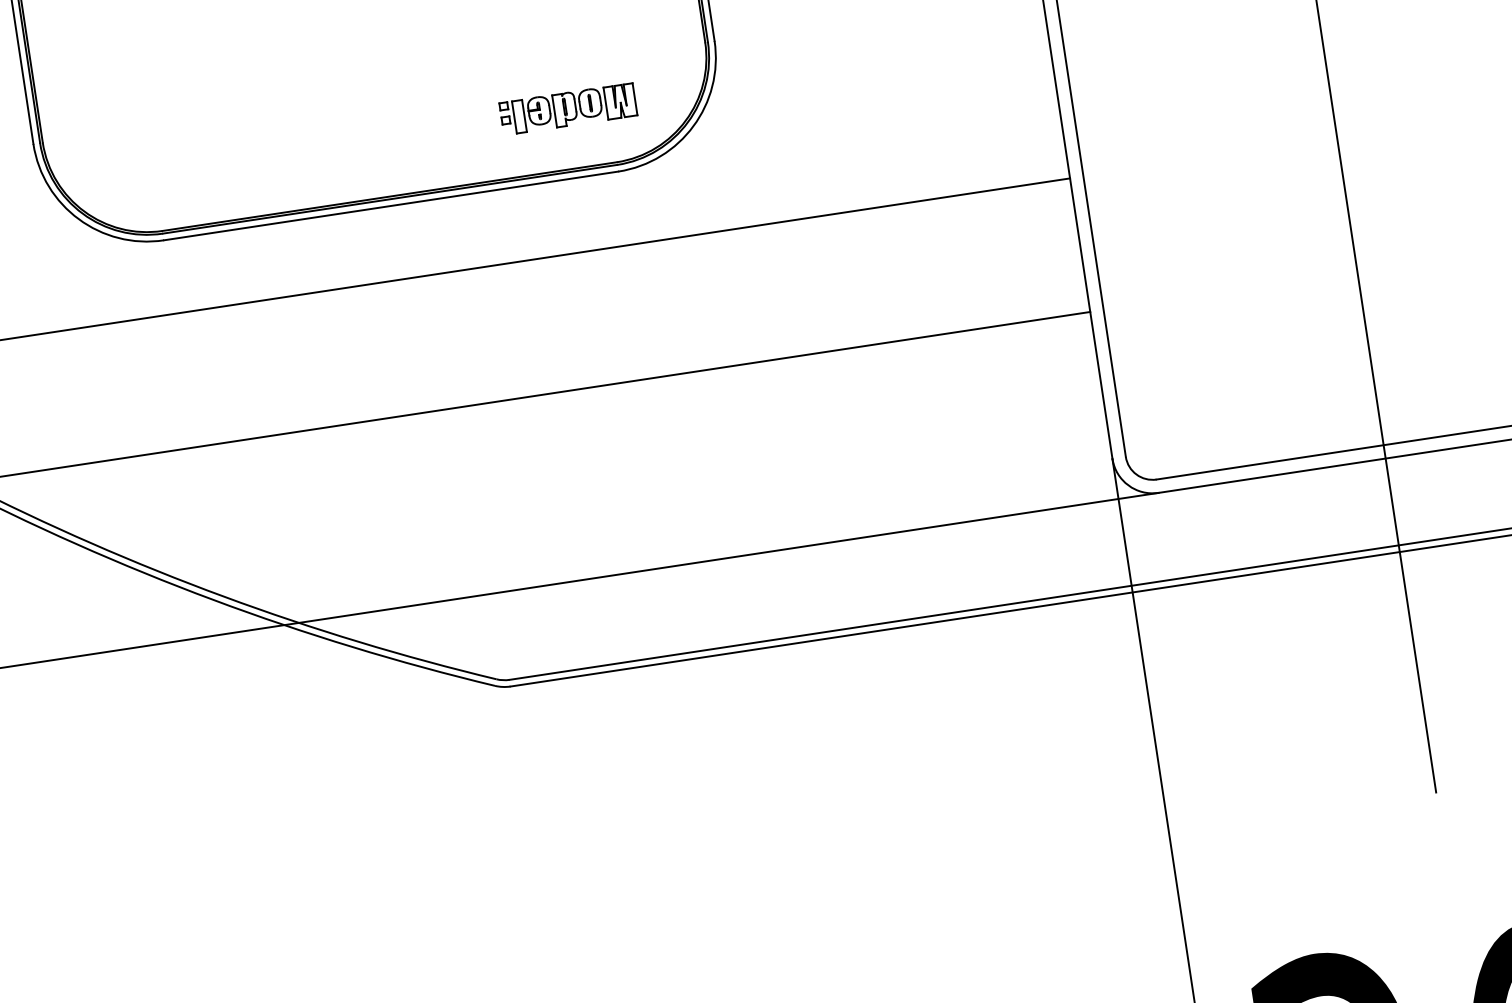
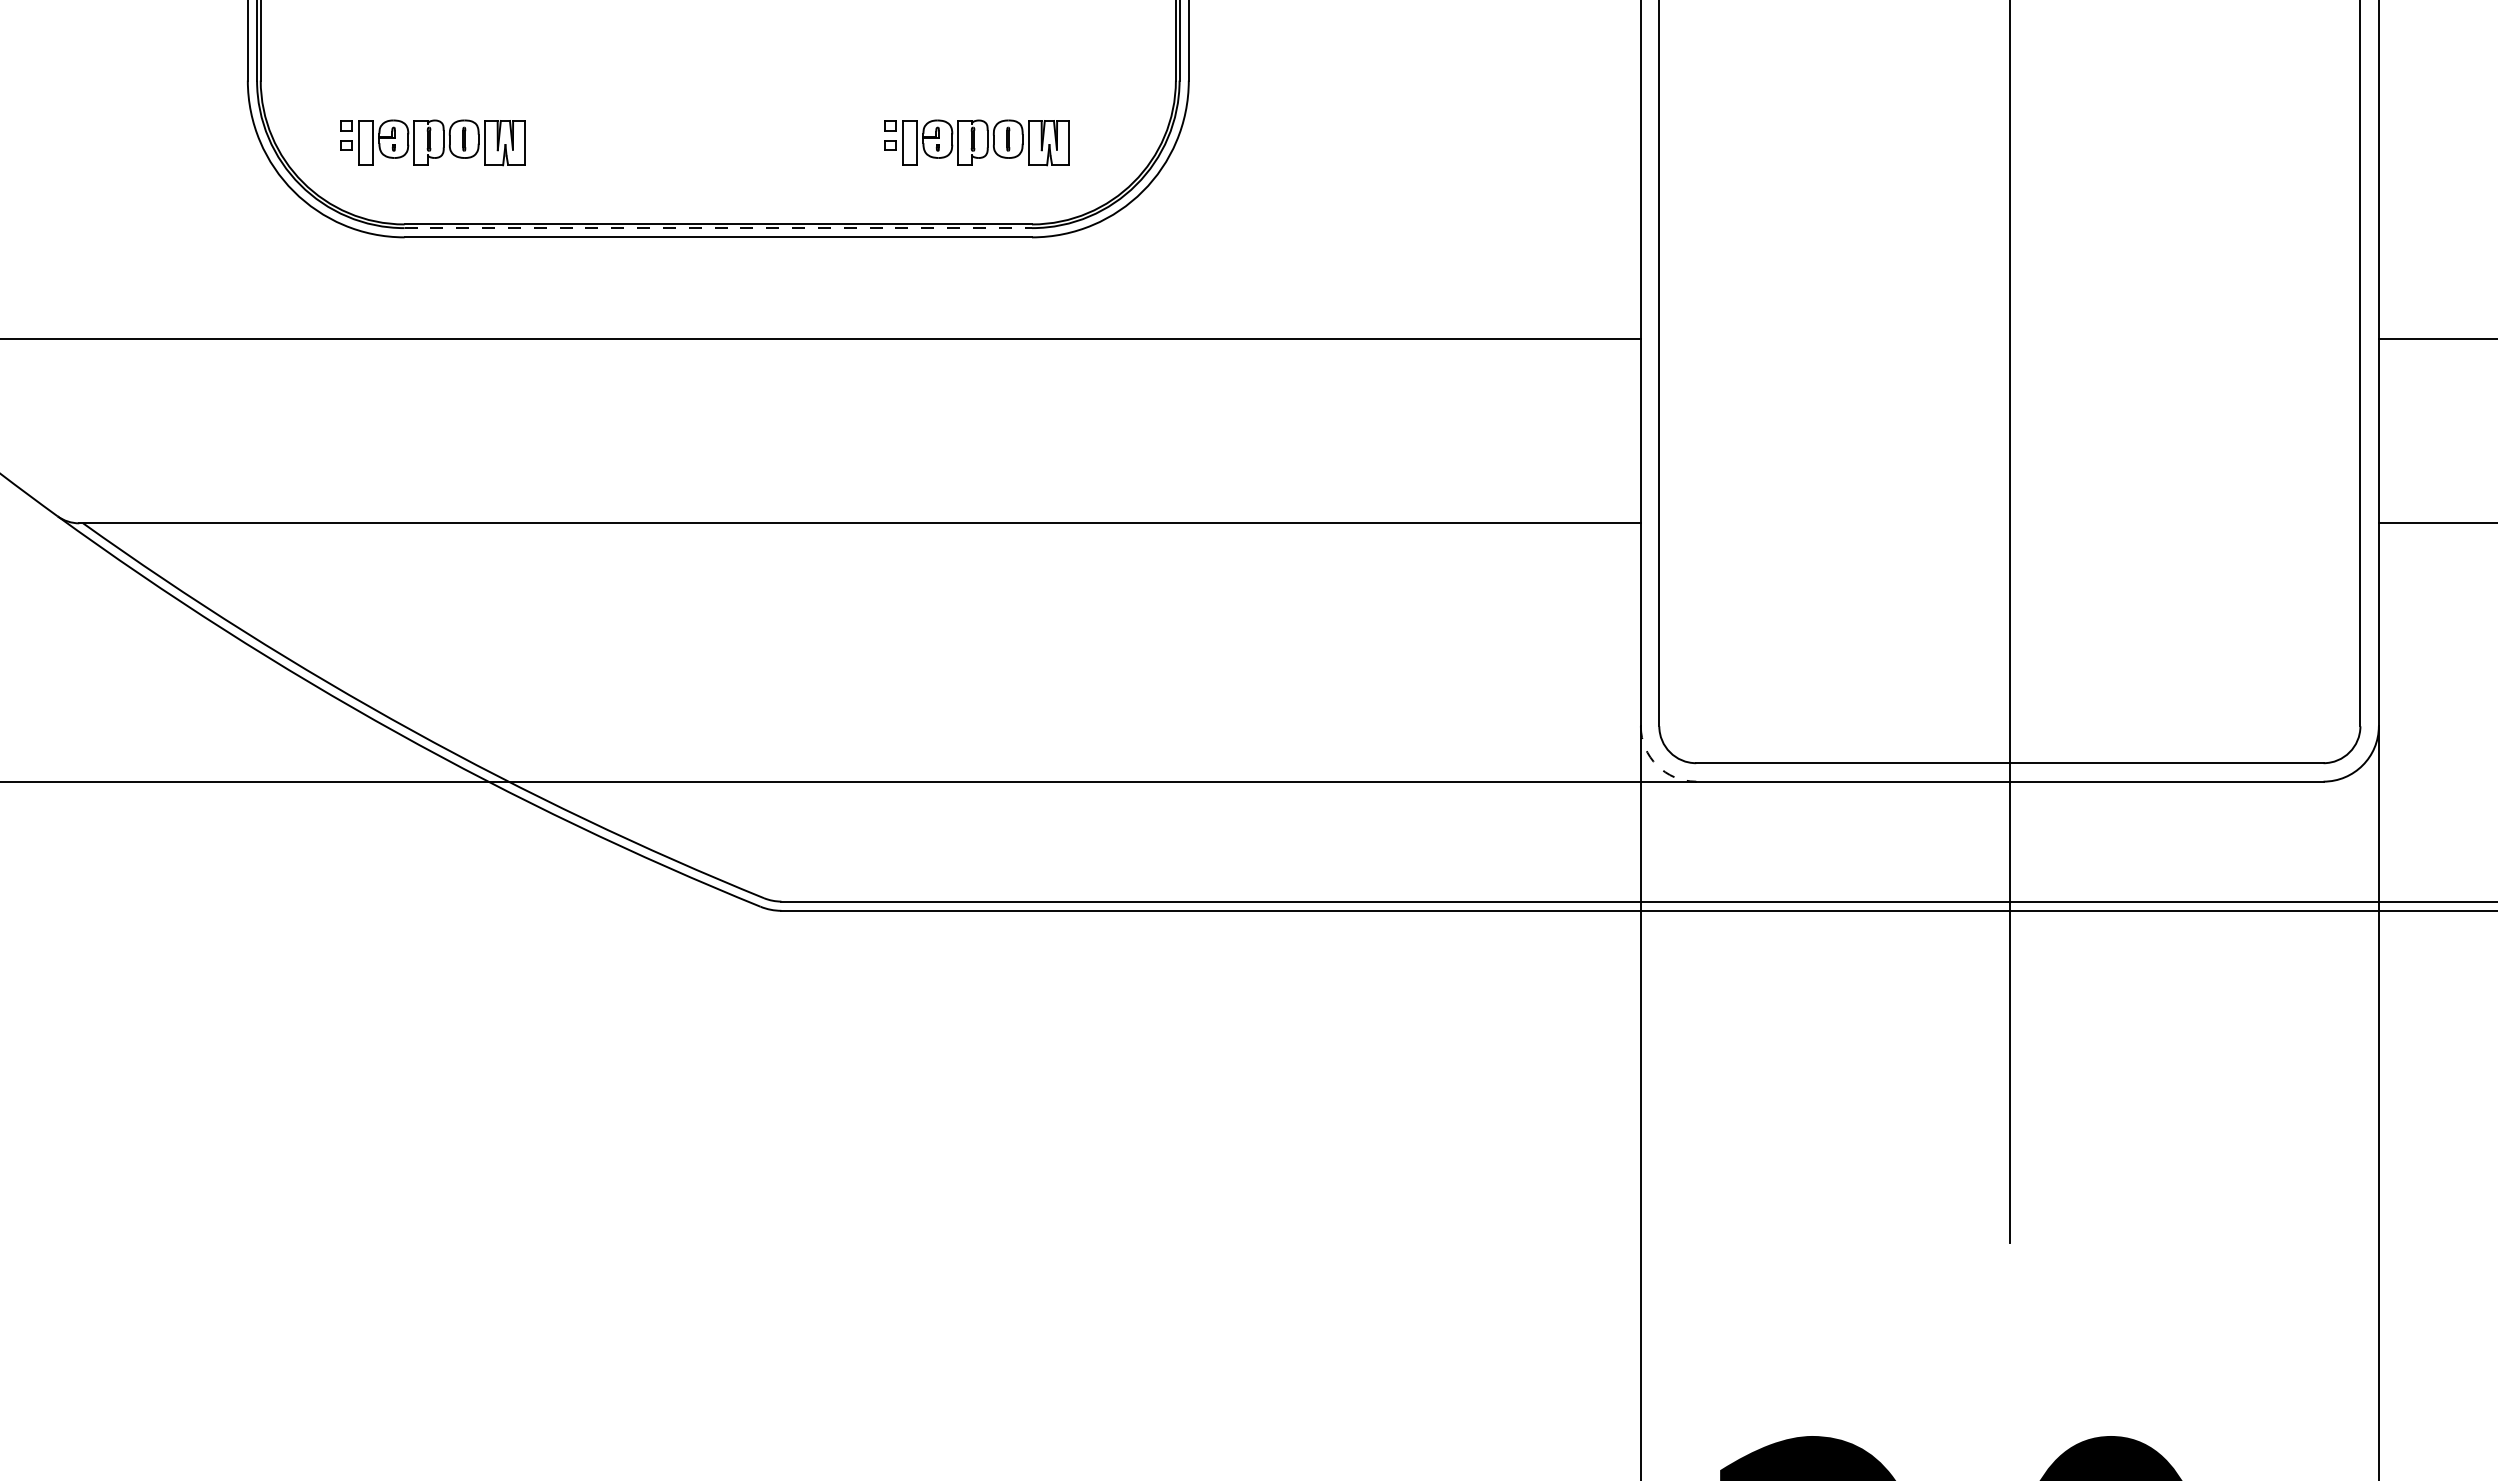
part: (173, 168) -> (432, 142), added
line: (390, 199) -> (718, 228), solid -> dashed
arc: (1128, 485) -> (1657, 765), solid -> dashed

